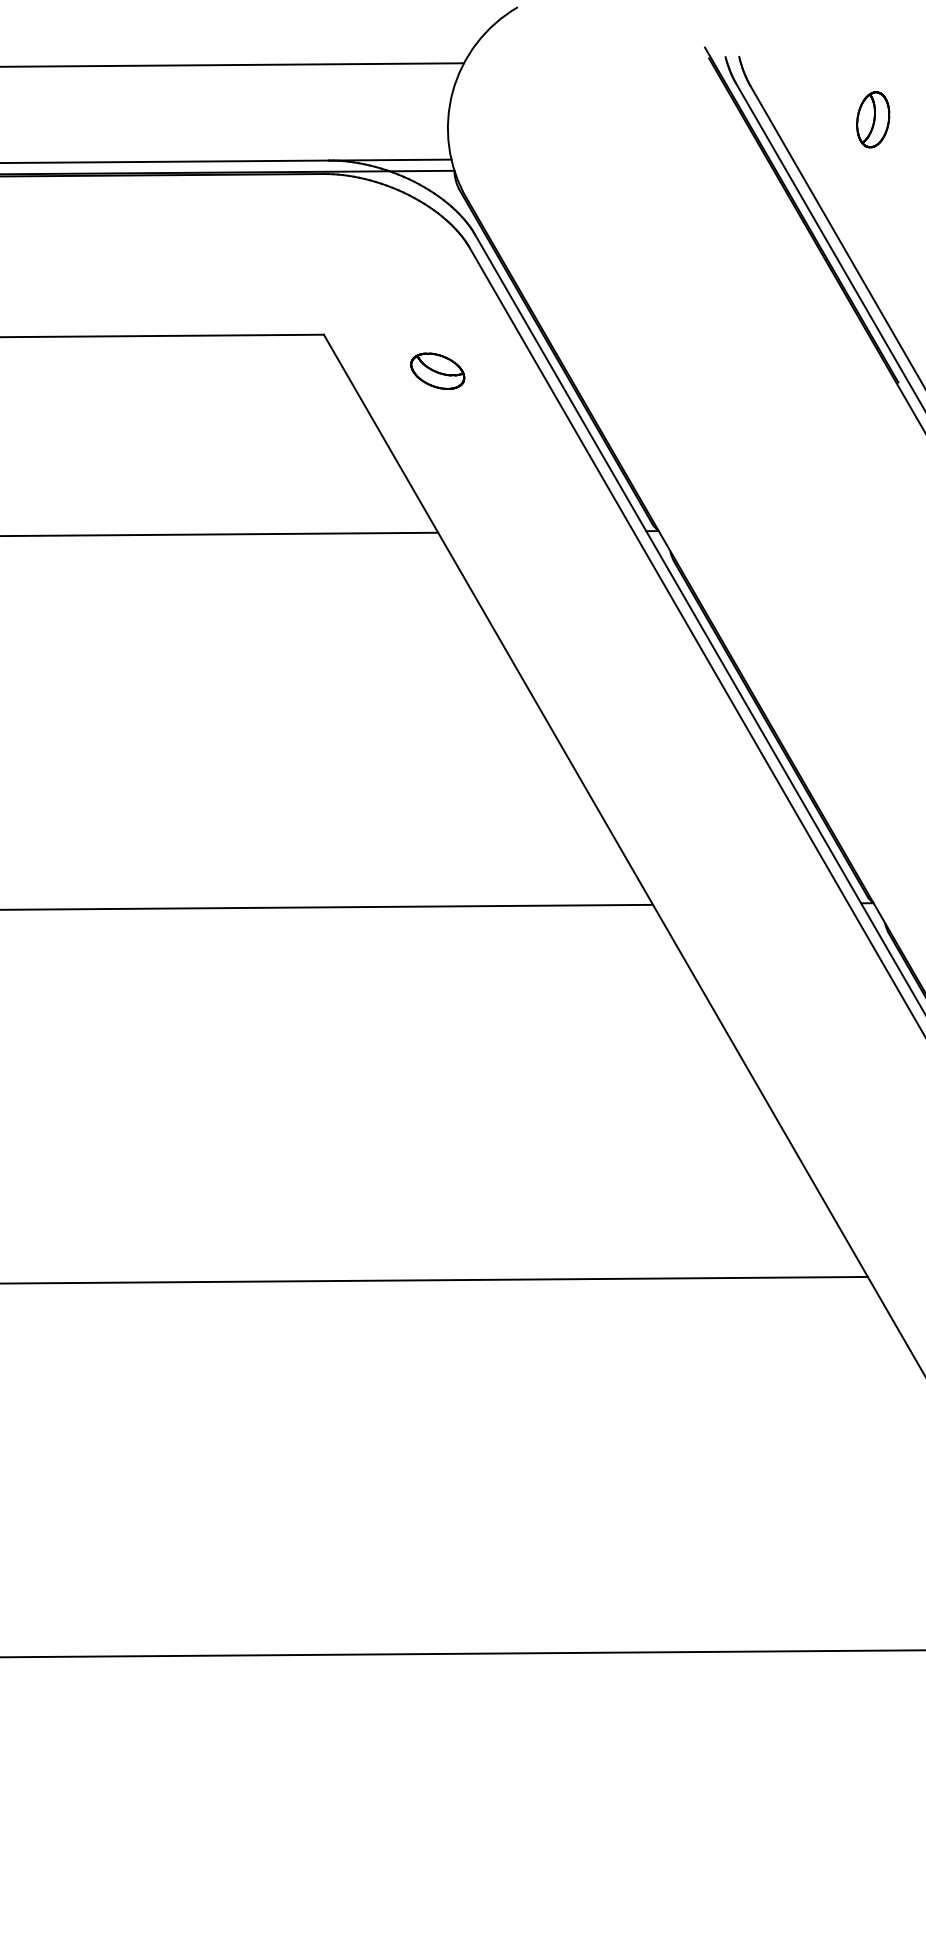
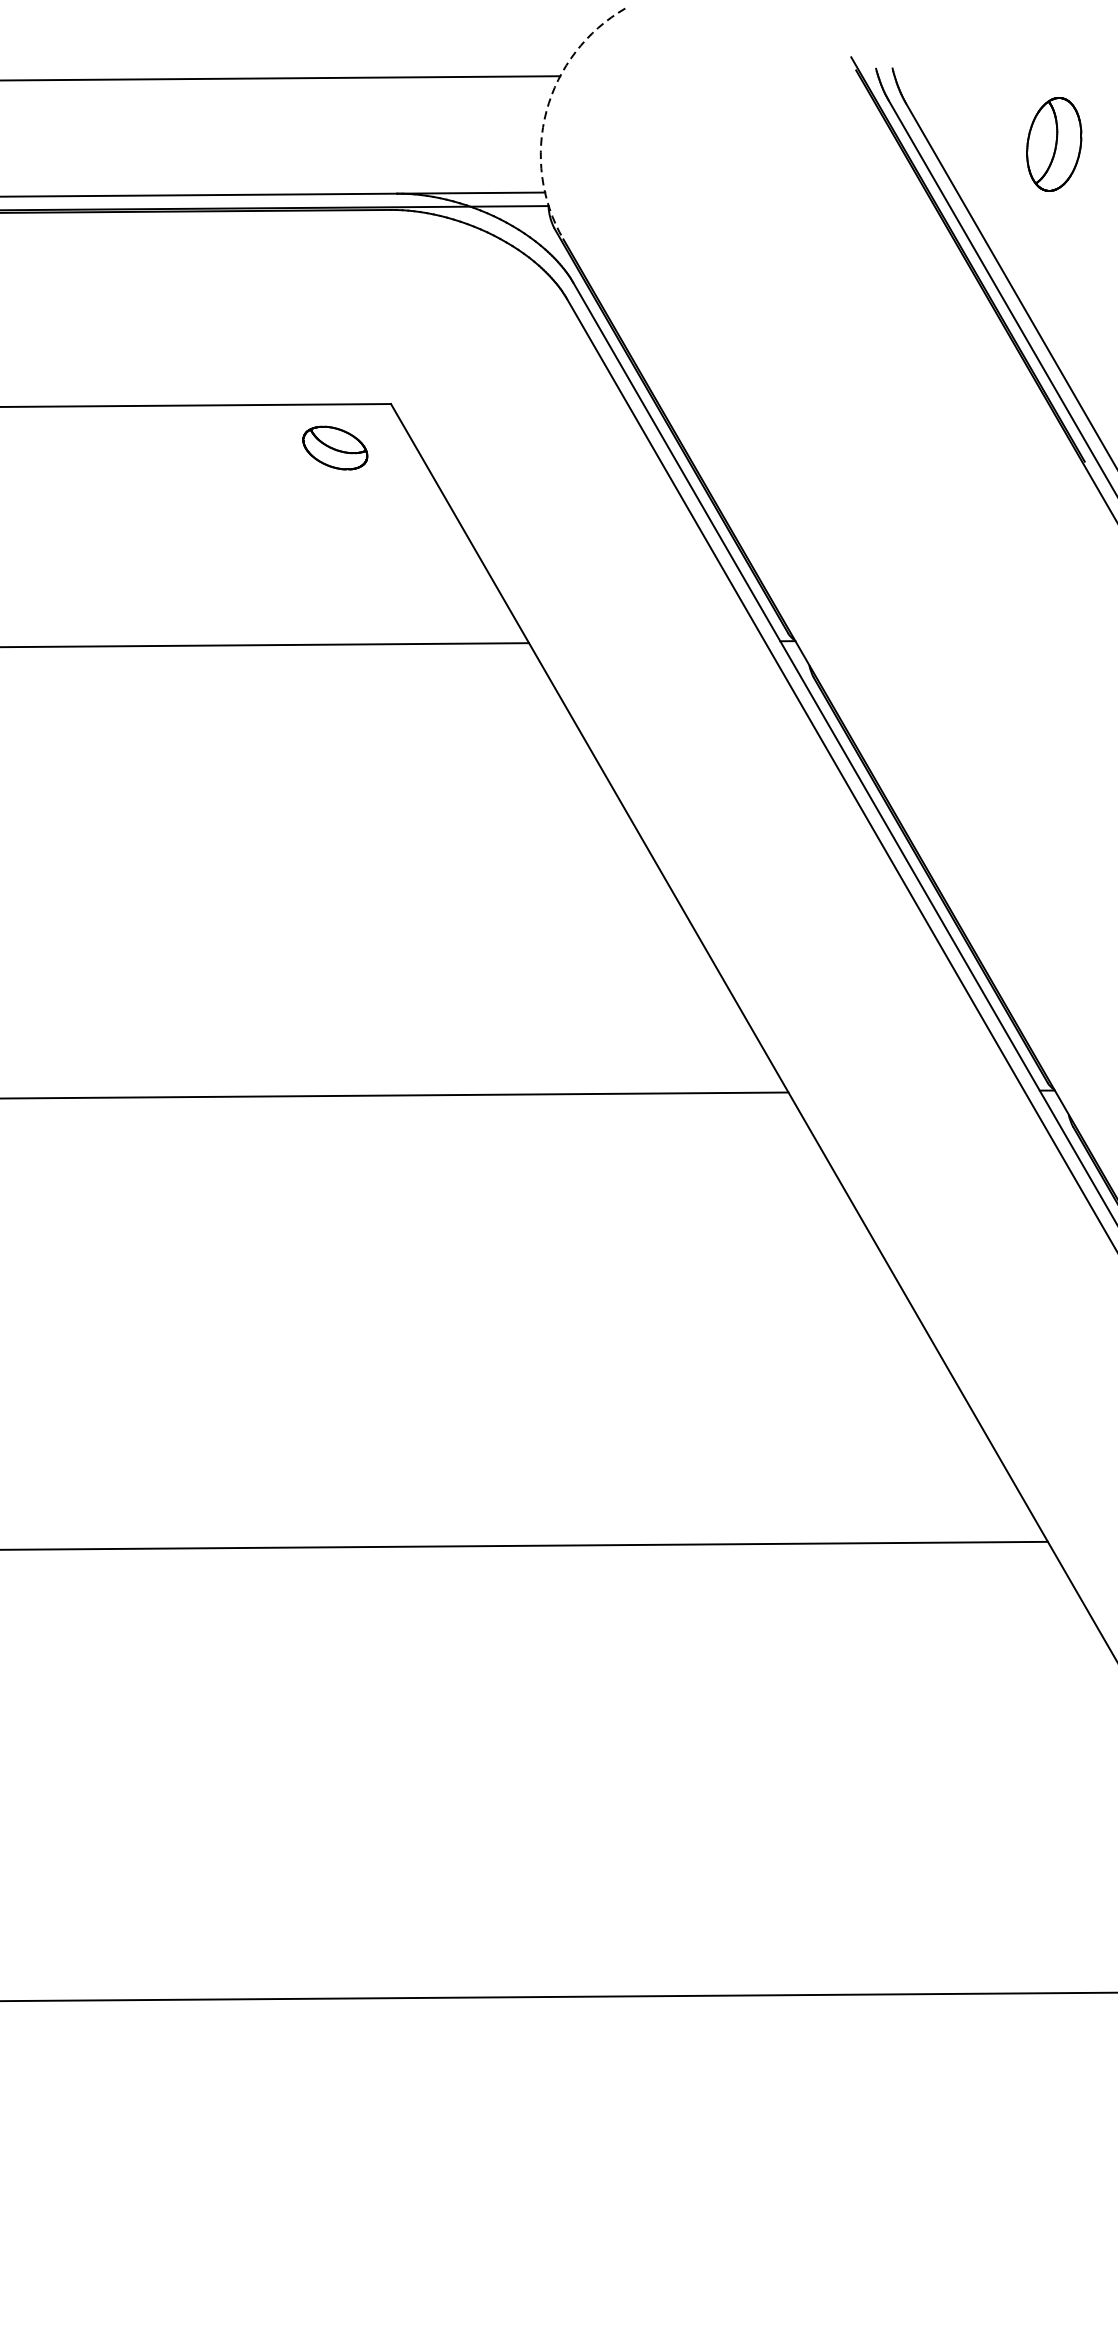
arc: (452, 92) -> (546, 111), solid -> dashed
part: (873, 119) -> (1054, 144), size x1.4
part: (437, 370) -> (334, 447), moved

